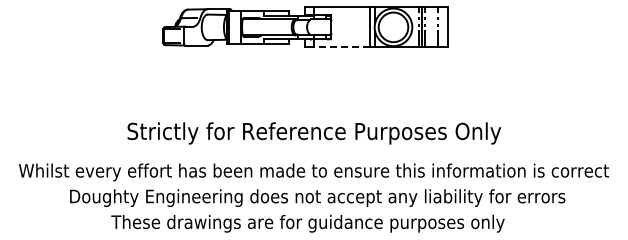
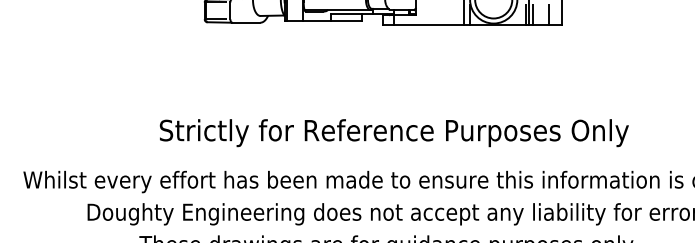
line: (342, 47) -> (429, 25), dashed -> solid

